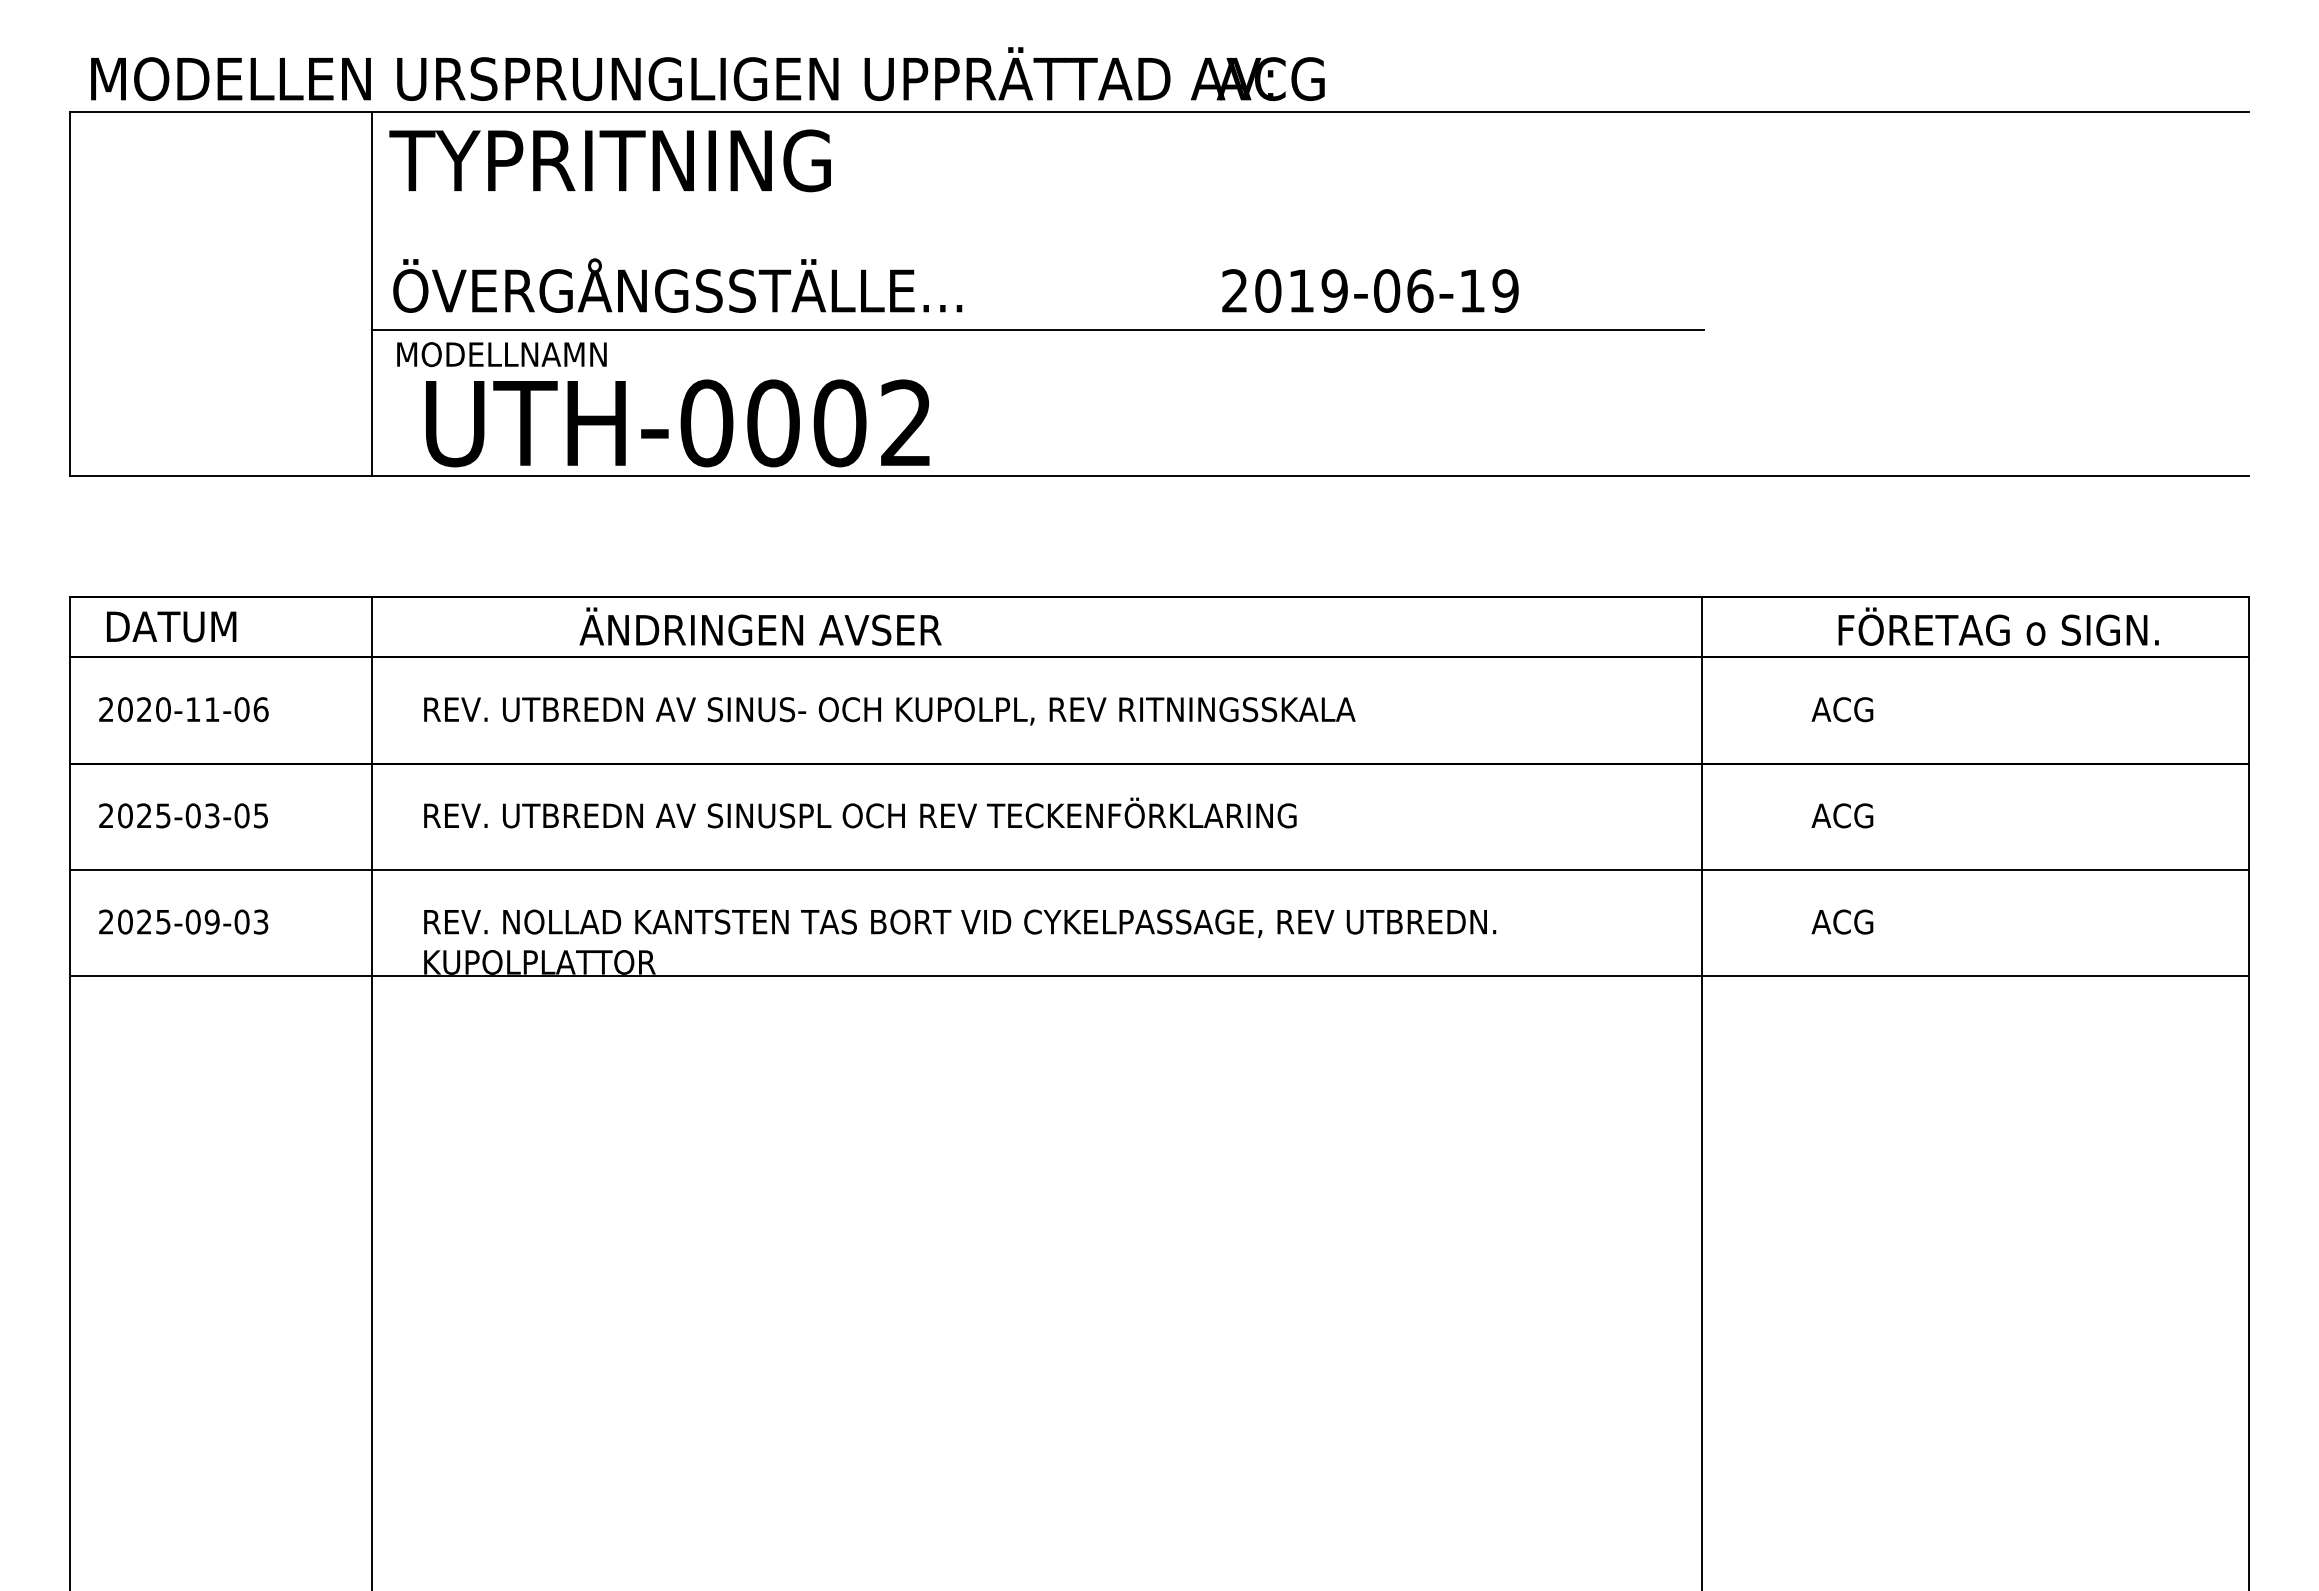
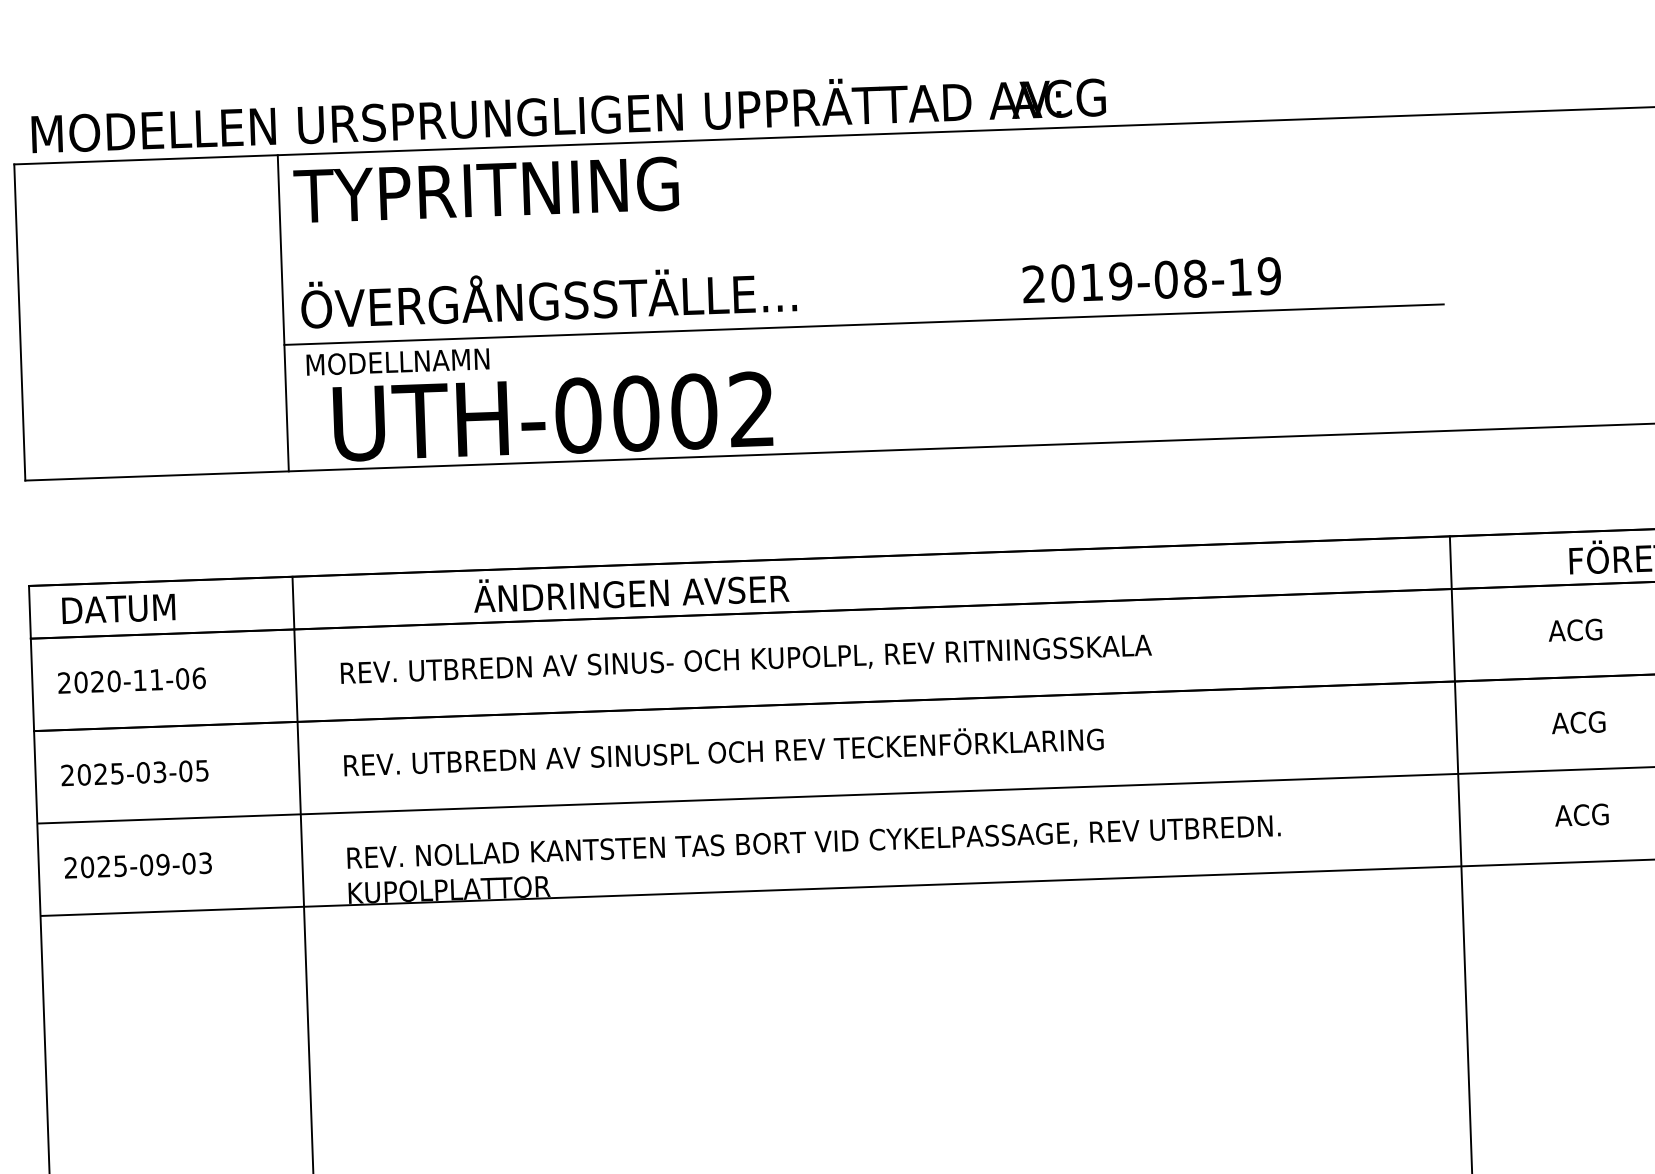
text: (1420, 290) -> (1195, 278), 2019-06-19 -> 2019-08-19

